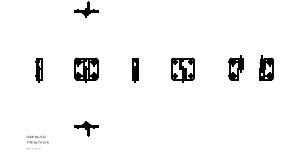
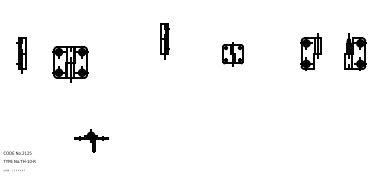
part: (86, 69) -> (70, 63), moved
part: (182, 69) -> (232, 54), size x0.6
part: (135, 70) -> (164, 41), moved

